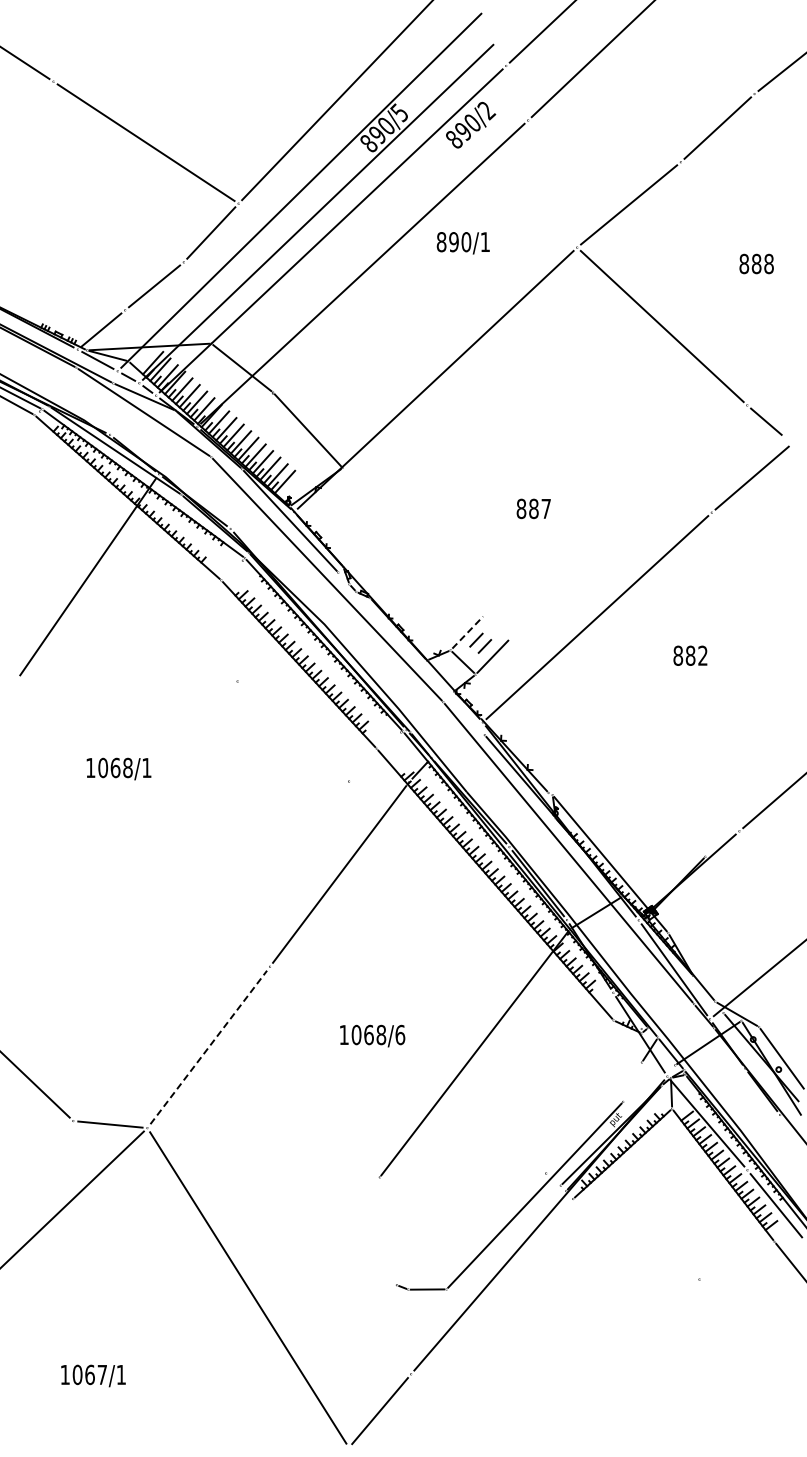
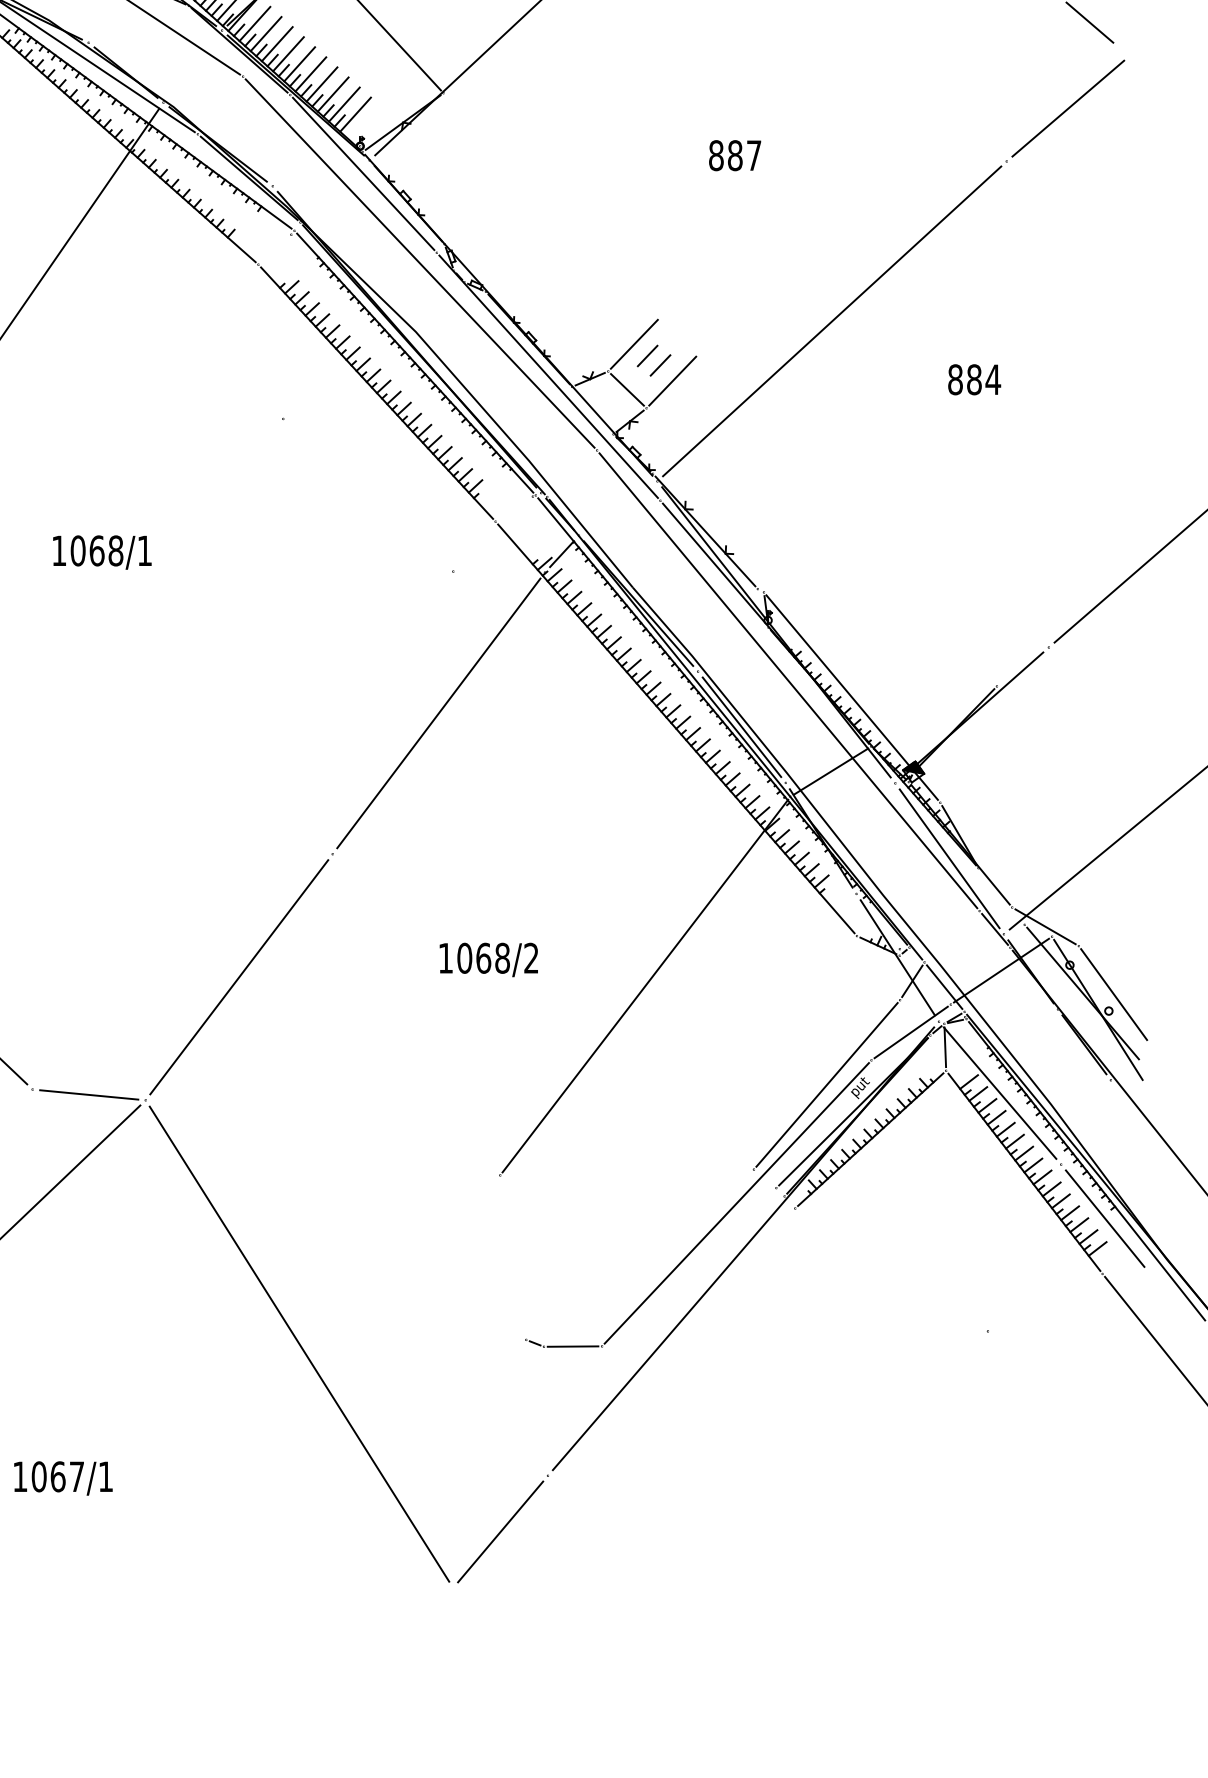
line: (468, 632) -> (635, 344), dashed -> solid
line: (411, 653) -> (548, 376), added
text: (702, 655) -> (992, 379), 882 -> 884
text: (400, 1034) -> (531, 957), 1068/6 -> 1068/2
line: (209, 1047) -> (240, 977), dashed -> solid
line: (649, 1083) -> (911, 1032), added
line: (593, 1117) -> (826, 1084), added

